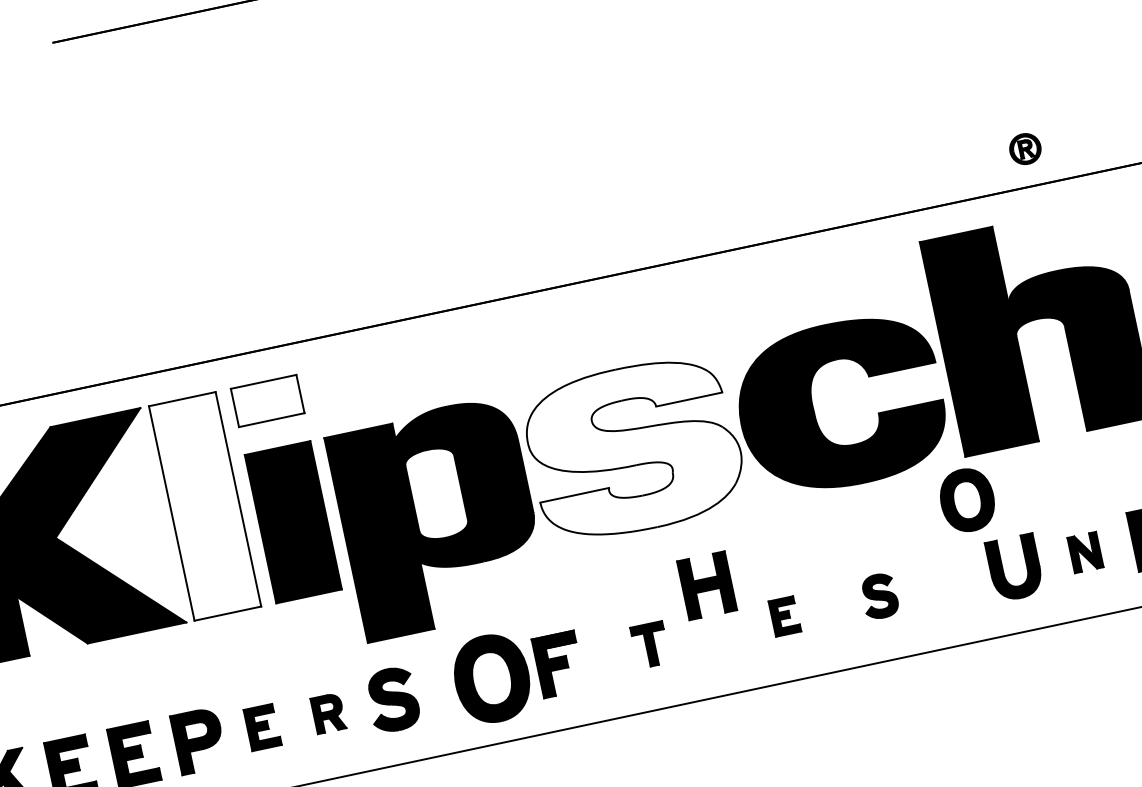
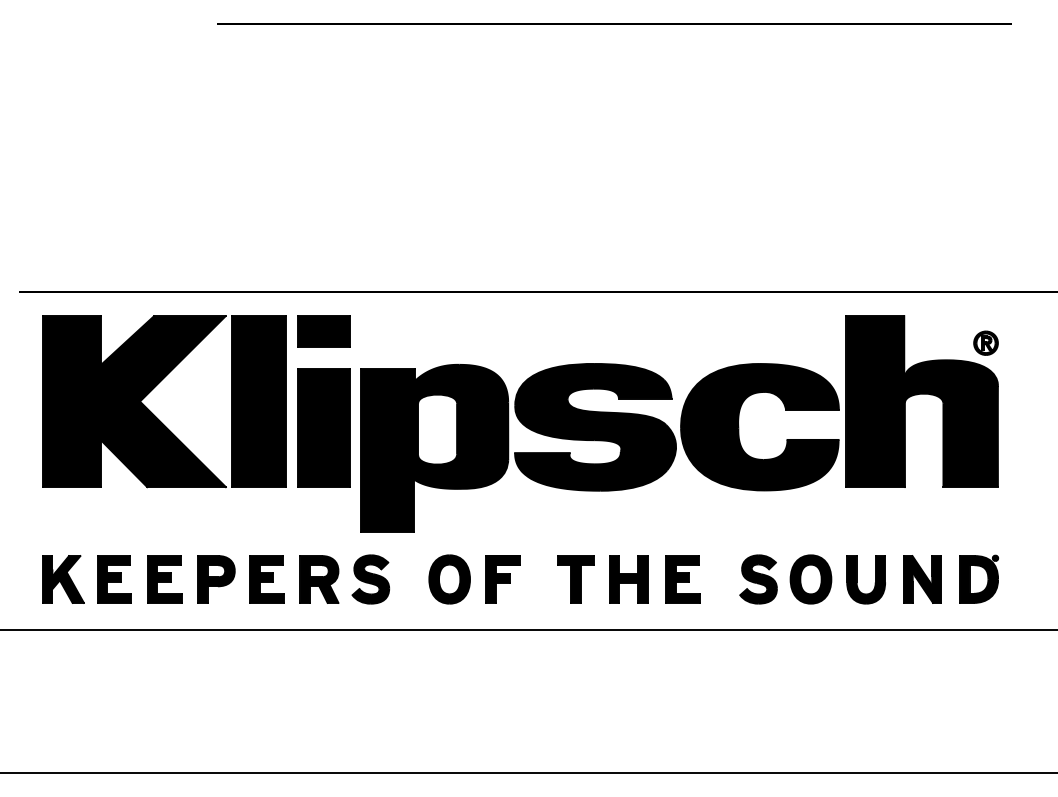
part: (1024, 148) -> (985, 342), moved
fill: (267, 401) -> (323, 331), added
fill: (634, 449) -> (595, 427), added
part: (966, 500) -> (810, 579), moved
fill: (204, 506) -> (258, 401), added
part: (1085, 552) -> (922, 579), size x1.67
part: (706, 585) -> (628, 579), moved
part: (879, 596) -> (758, 579), size x1.43
part: (784, 616) -> (682, 579), size x1.67
part: (649, 645) -> (575, 579), size x1.43
part: (491, 678) -> (449, 579), size x0.71
part: (328, 713) -> (319, 579), size x1.67
part: (262, 727) -> (266, 579), size x1.43

